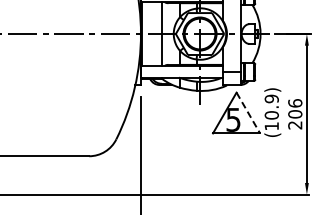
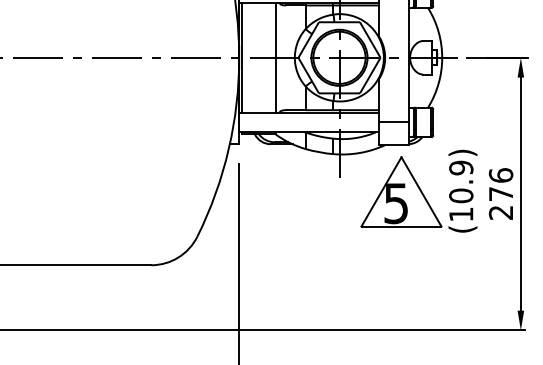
line: (248, 113) -> (421, 192), dashed -> solid
text: (295, 114) -> (501, 194), 206 -> 276

